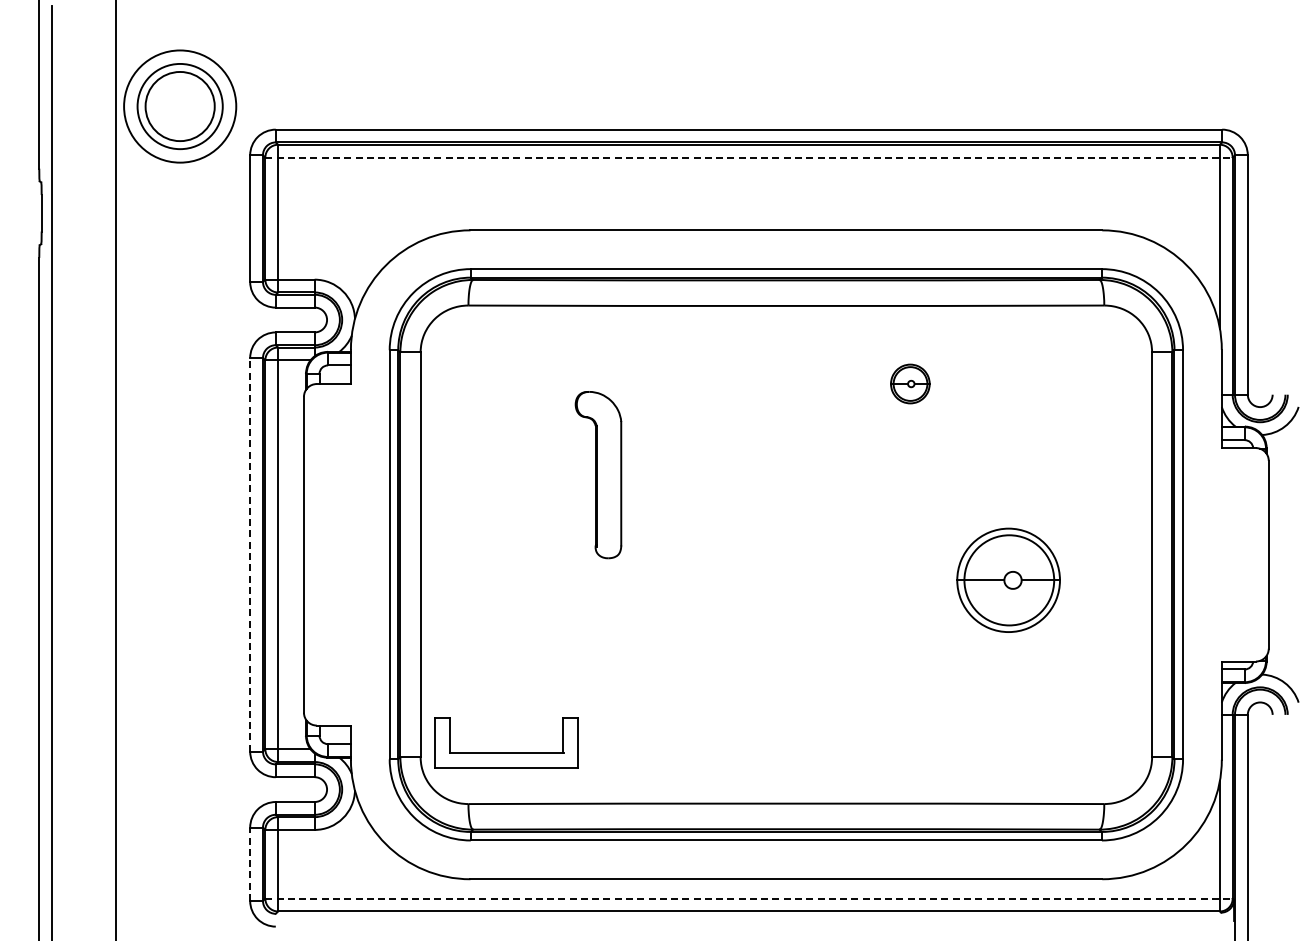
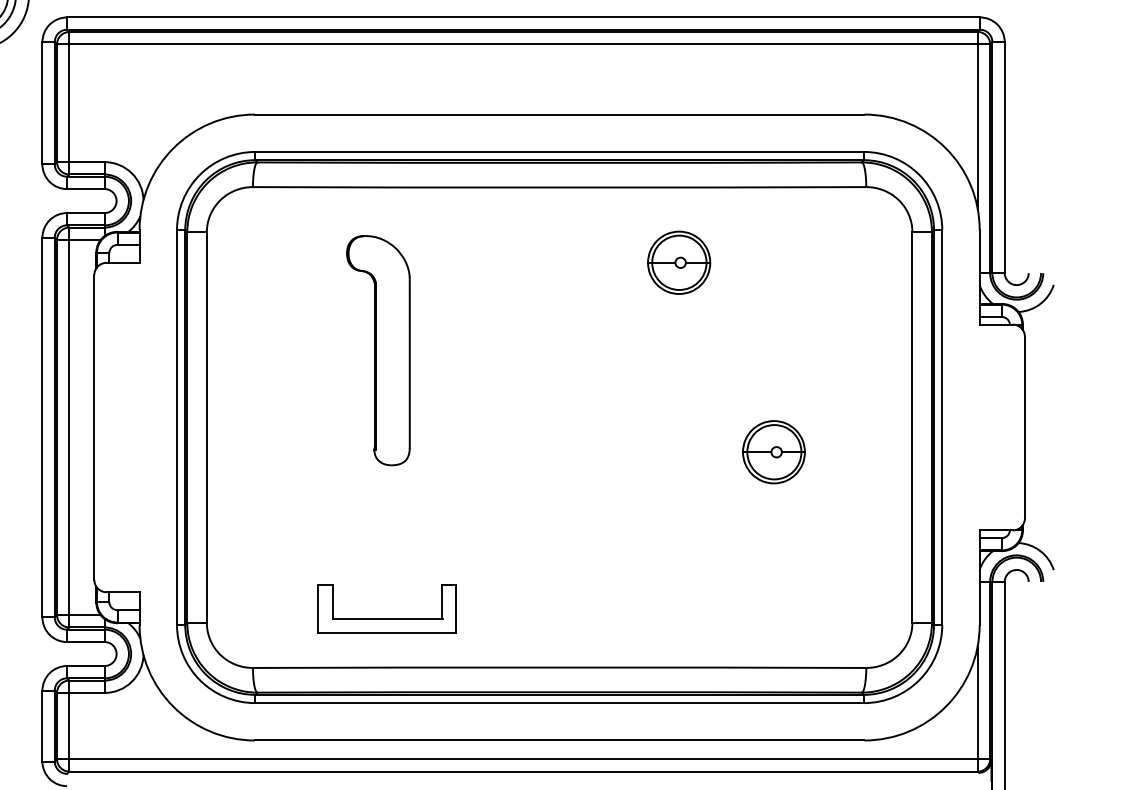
line: (749, 157) -> (524, 44), dashed -> solid
part: (910, 383) -> (679, 262), size x1.67
part: (598, 474) -> (378, 350), size x1.43
line: (250, 554) -> (42, 427), dashed -> solid
part: (1008, 580) -> (773, 452), size x0.62
part: (506, 752) -> (387, 618), moved
line: (250, 864) -> (42, 726), dashed -> solid
line: (749, 898) -> (524, 759), dashed -> solid

